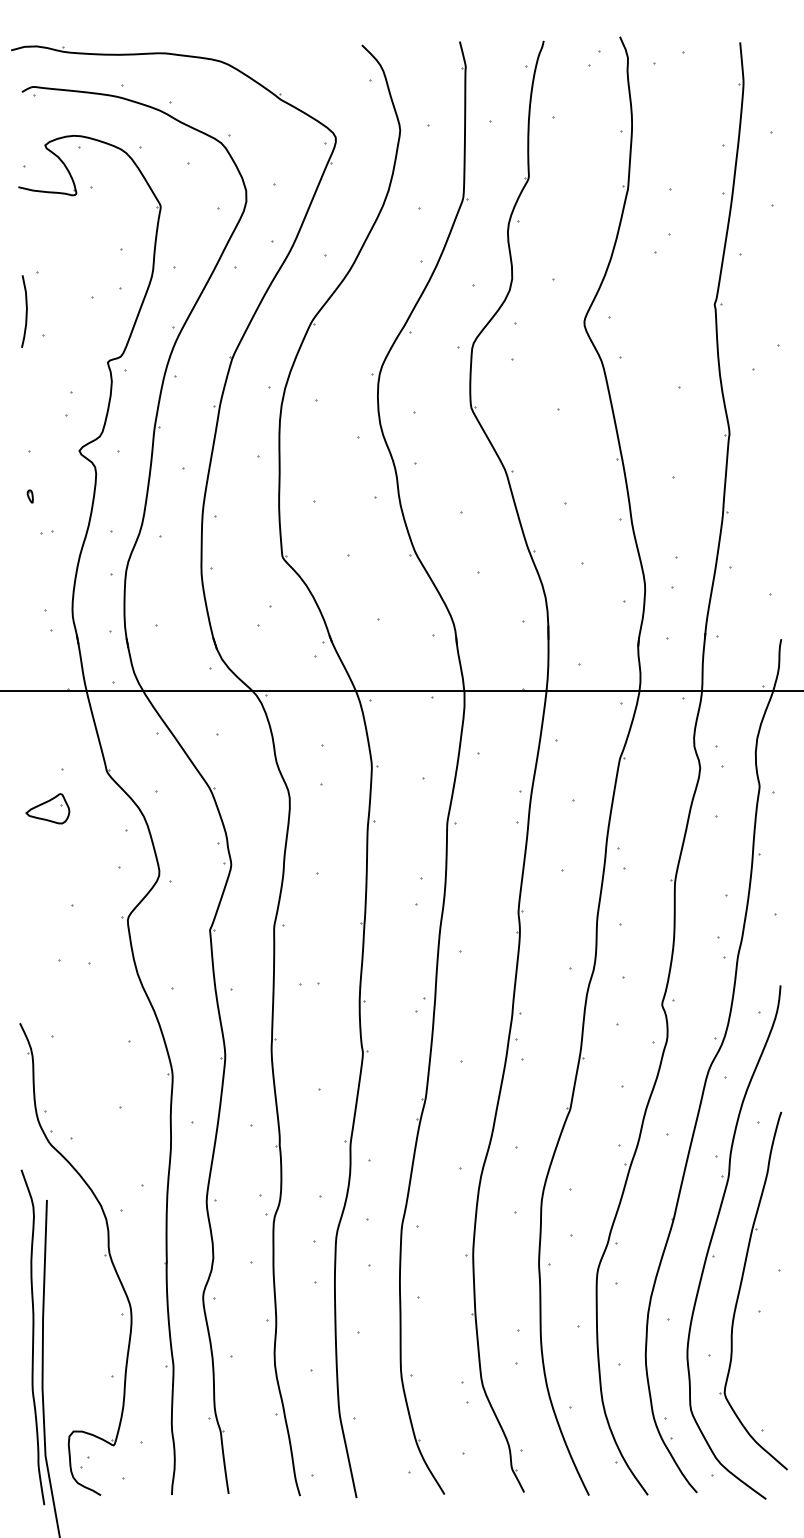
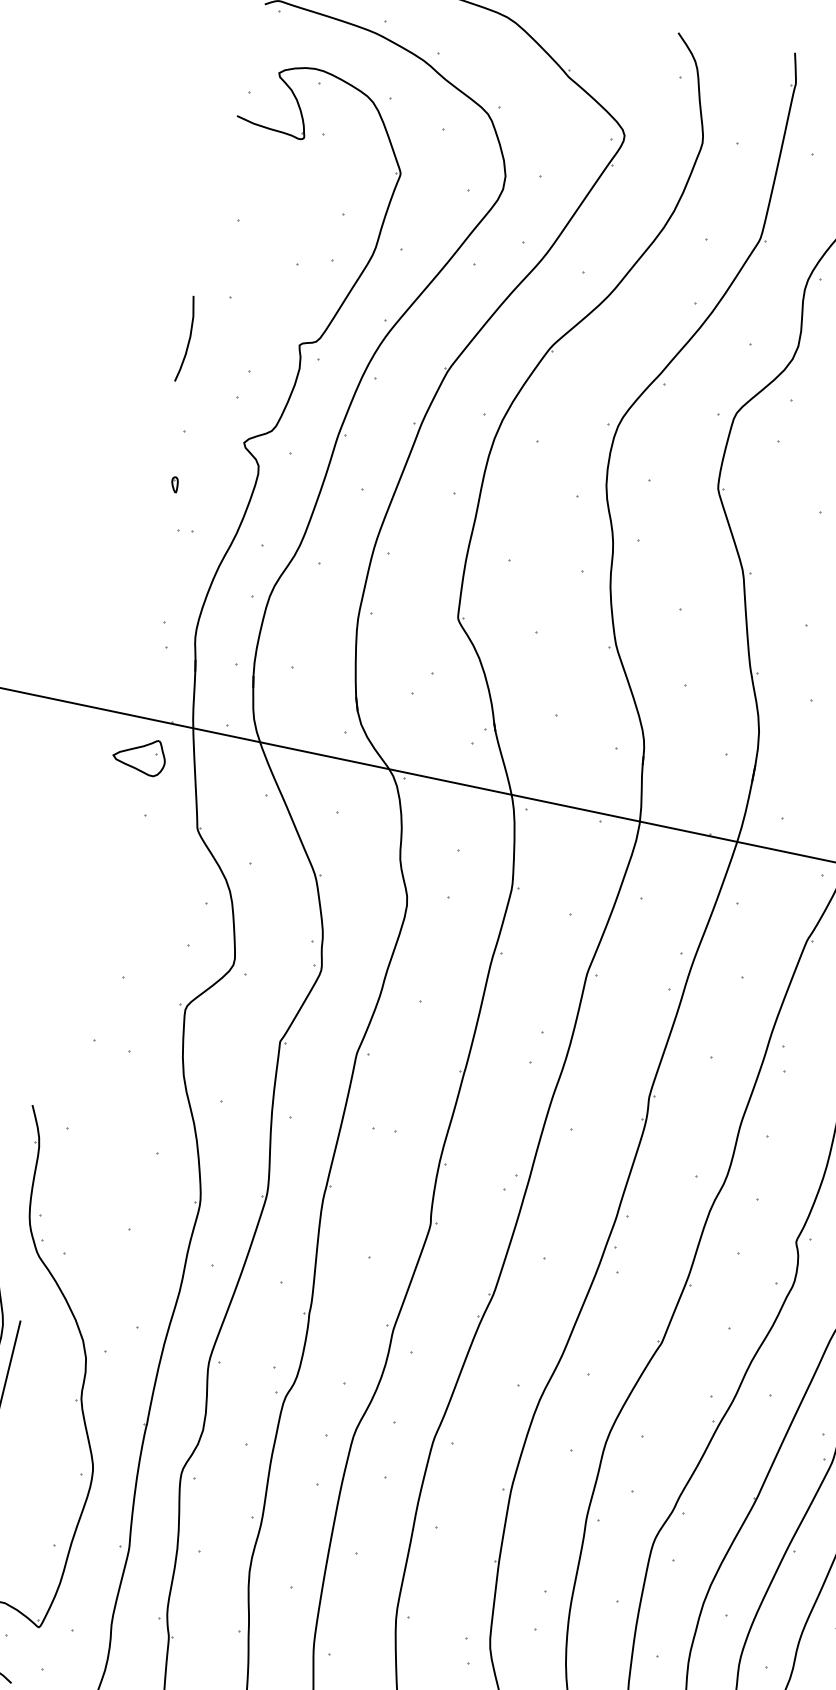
curve: (25, 311) -> (188, 339), moved
part: (47, 808) -> (139, 754), moved

